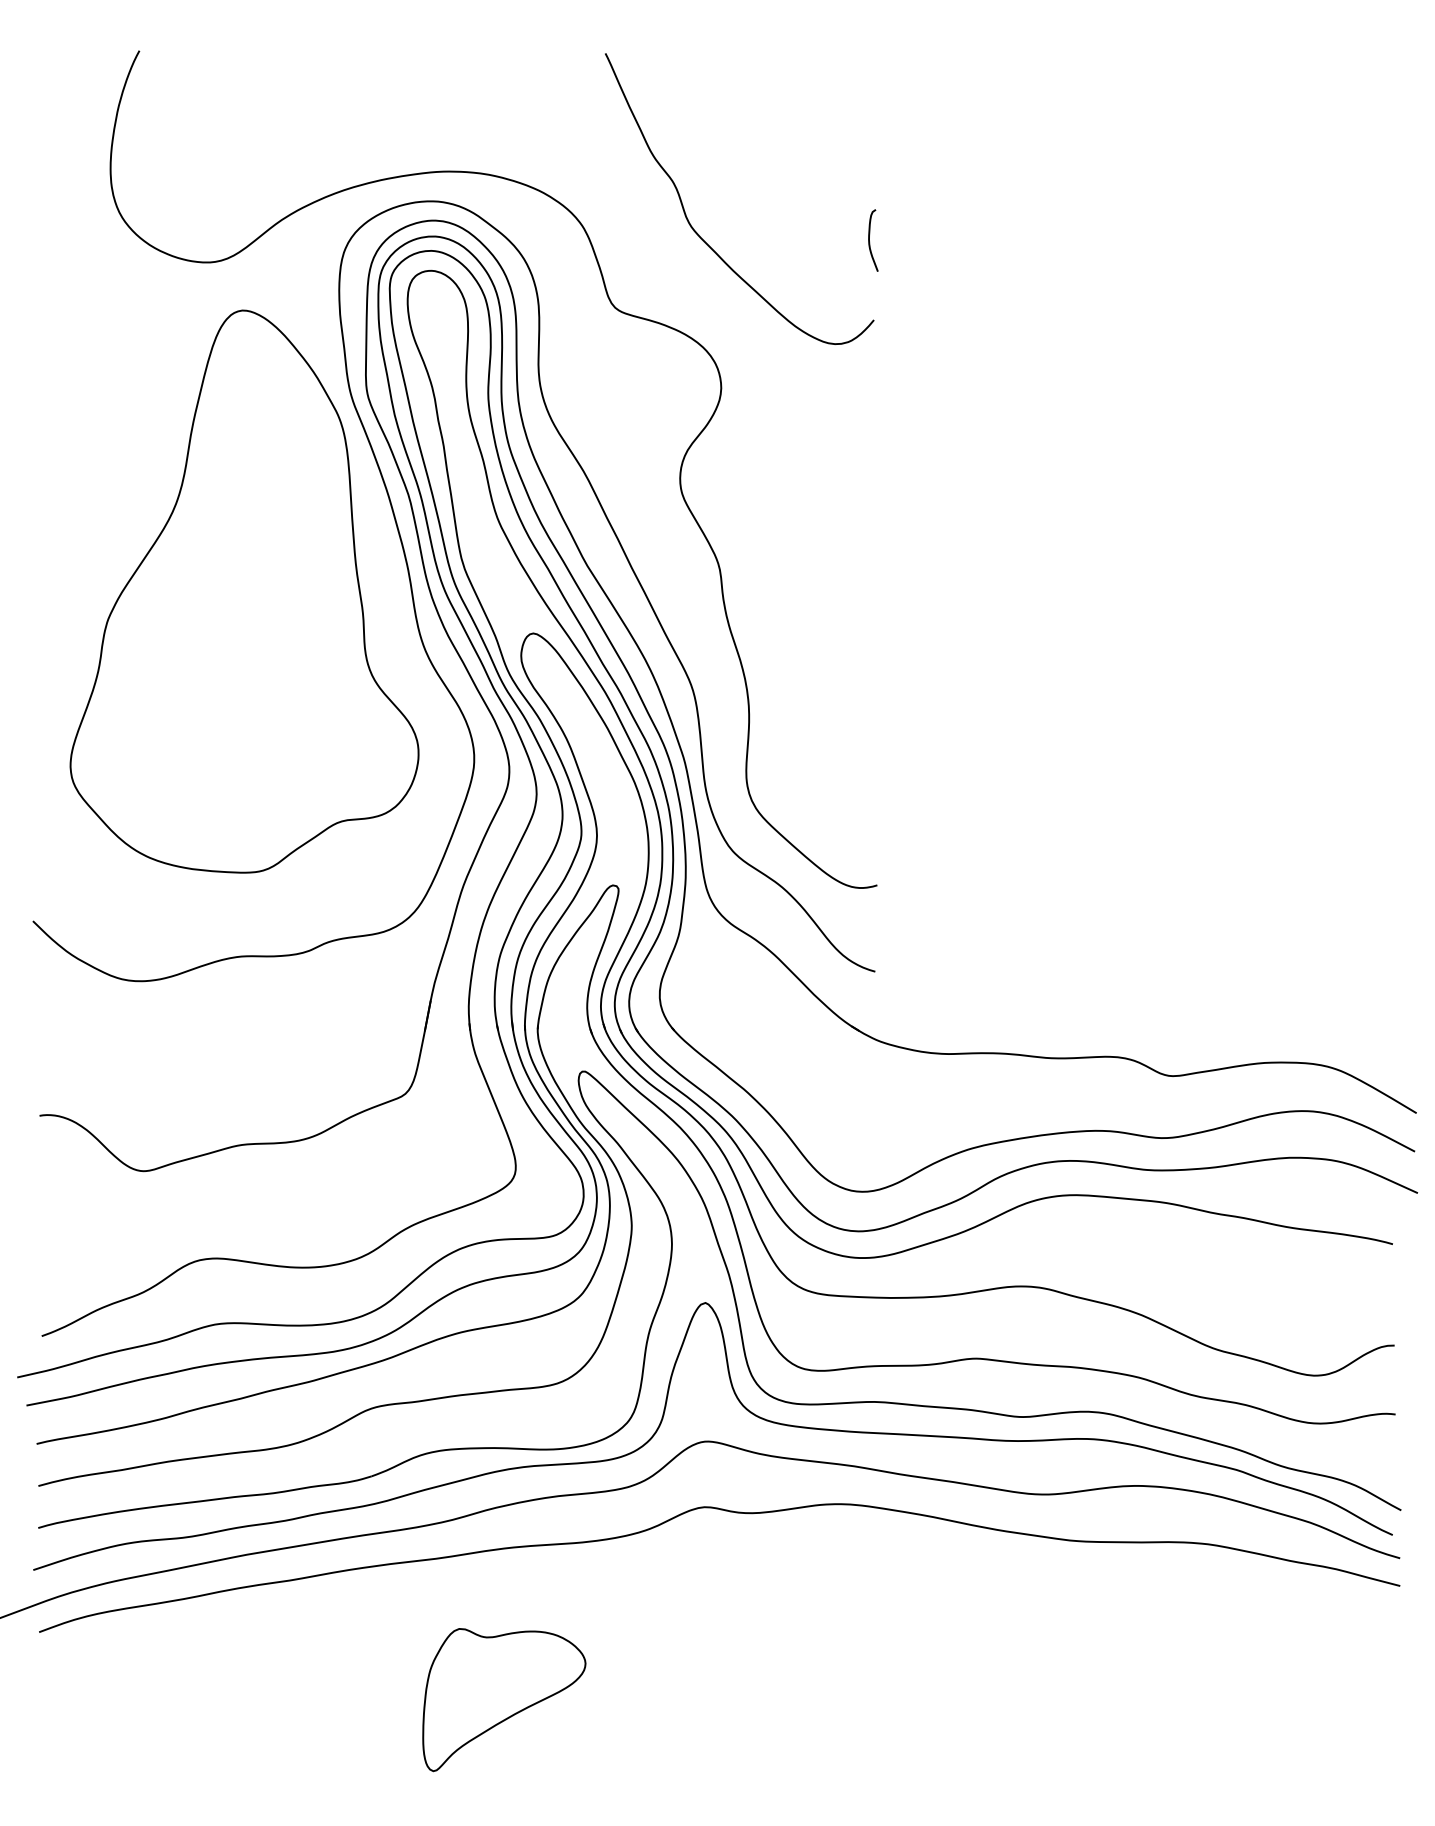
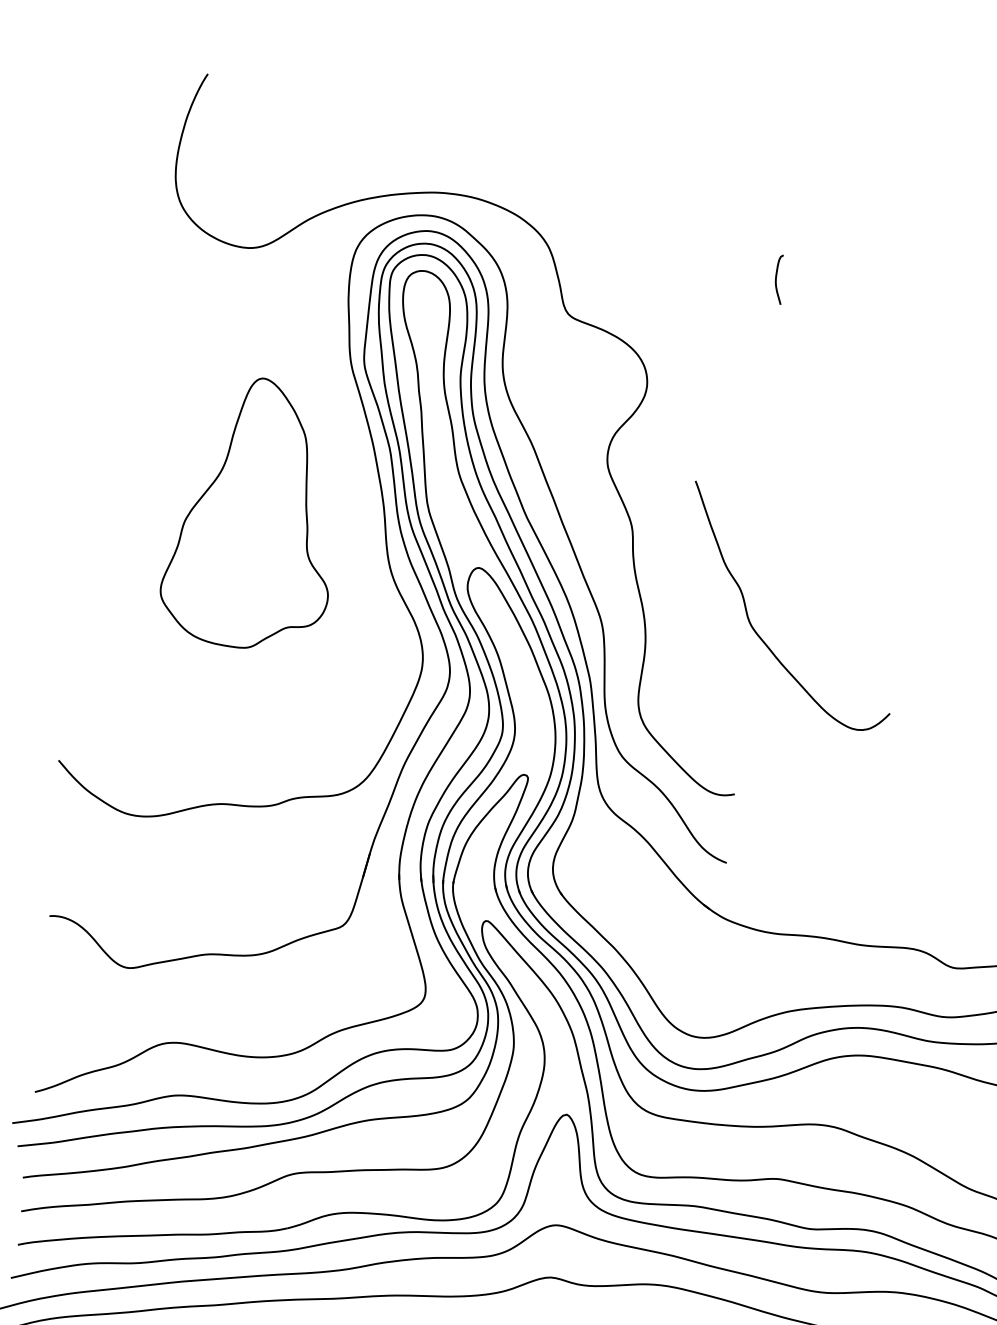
curve: (698, 233) -> (756, 631), moved
part: (244, 591) -> (251, 513), size x0.6

